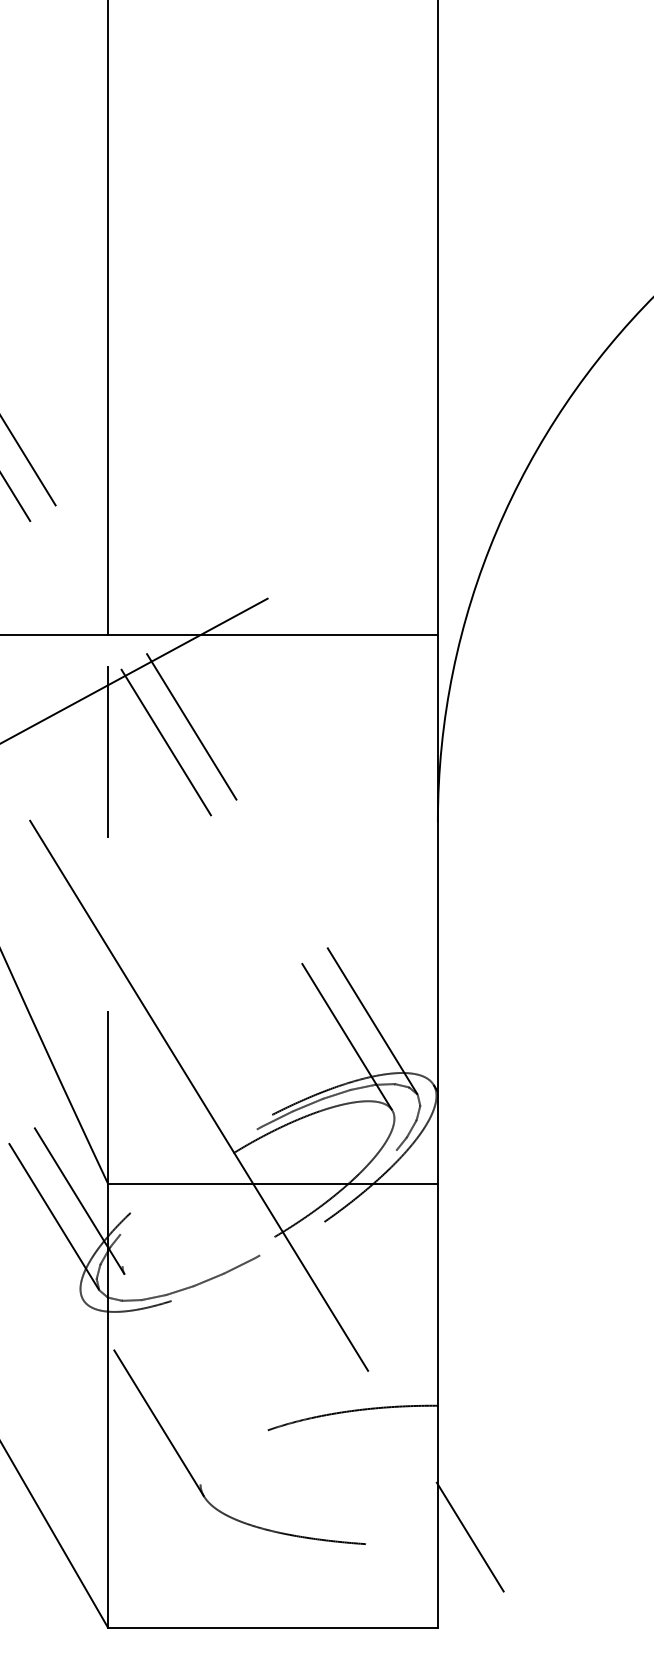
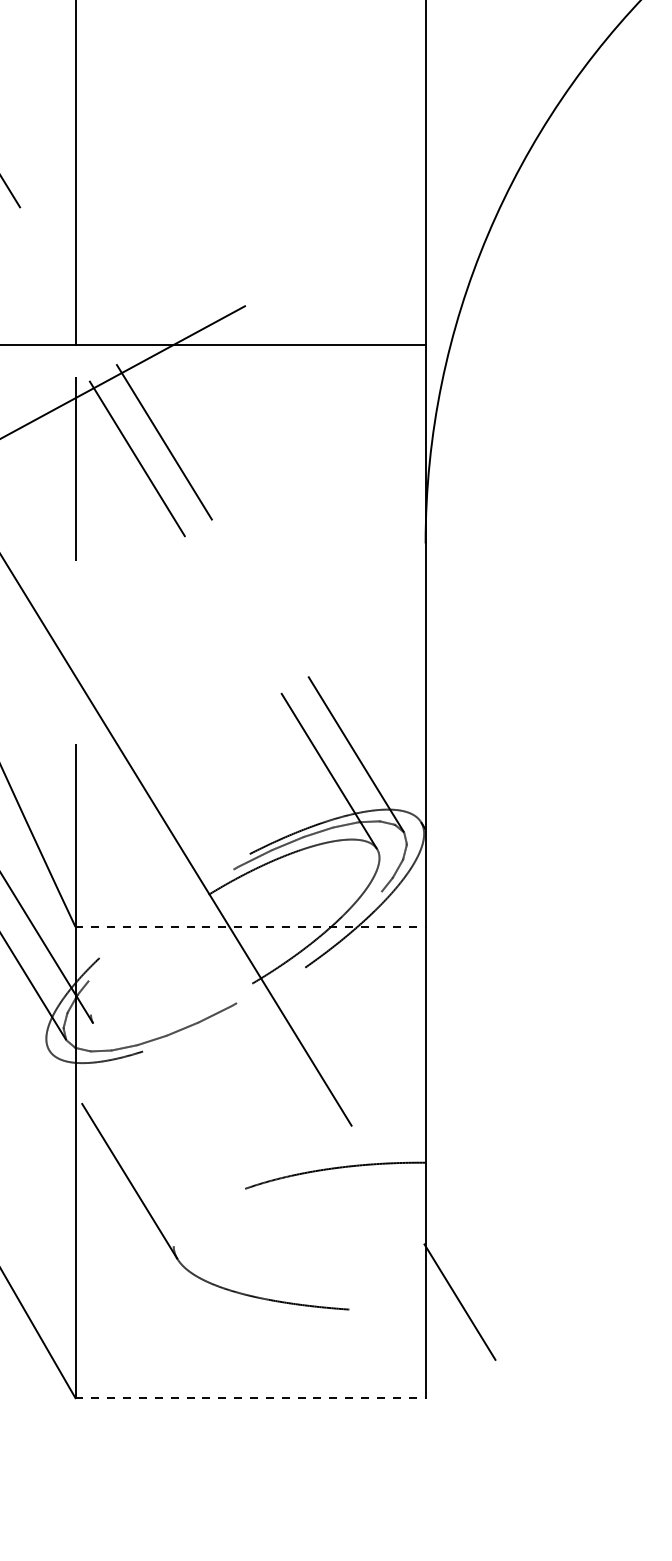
line: (272, 1183) -> (250, 926), solid -> dashed
line: (272, 1627) -> (250, 1398), solid -> dashed

